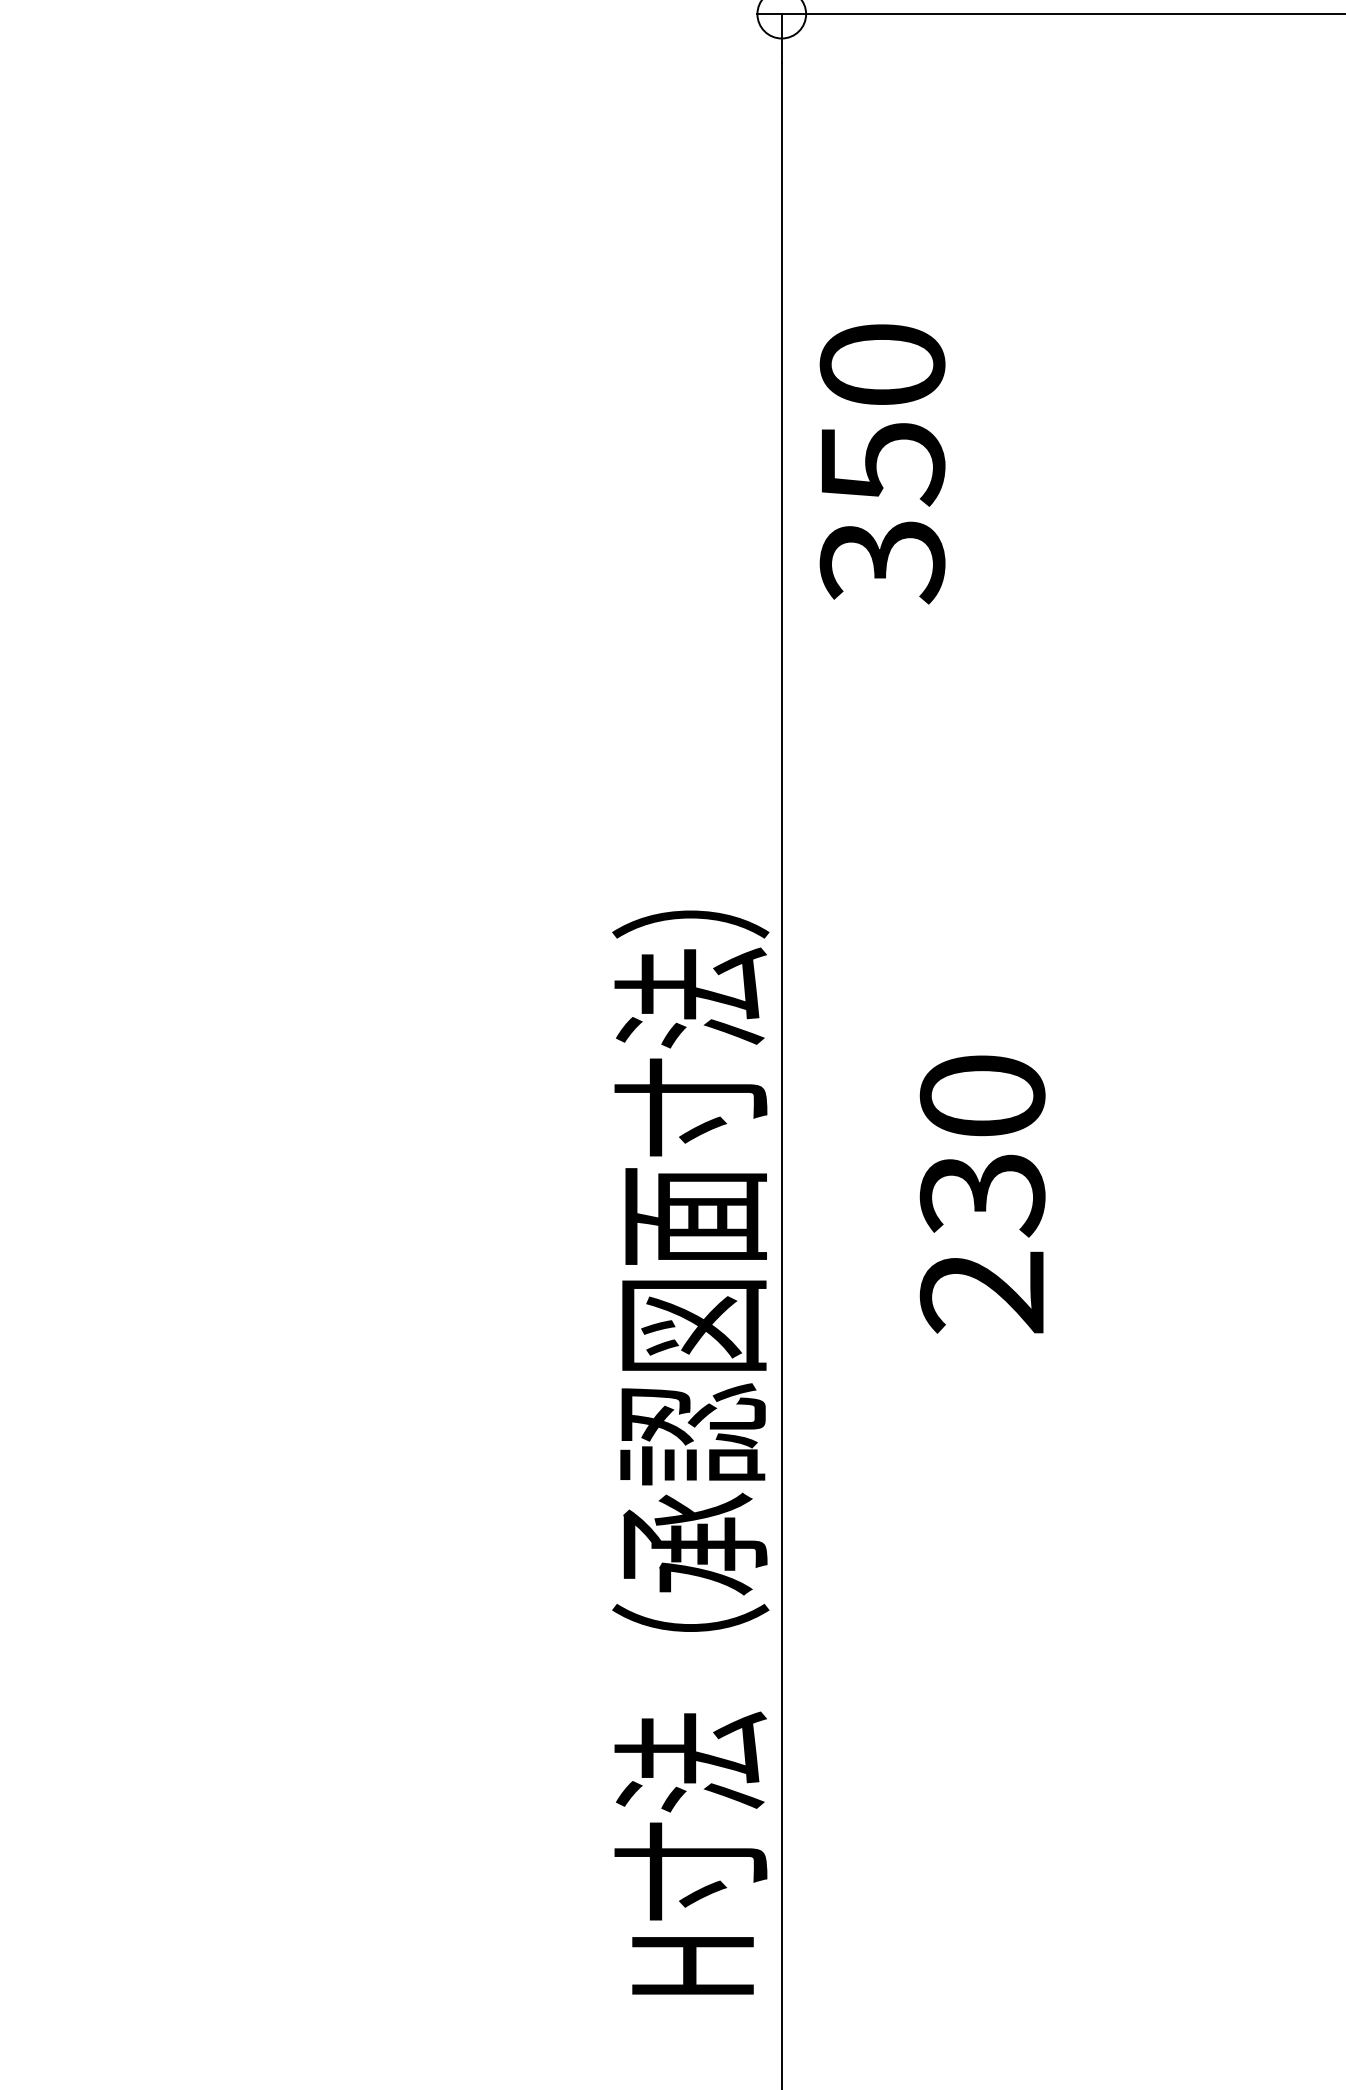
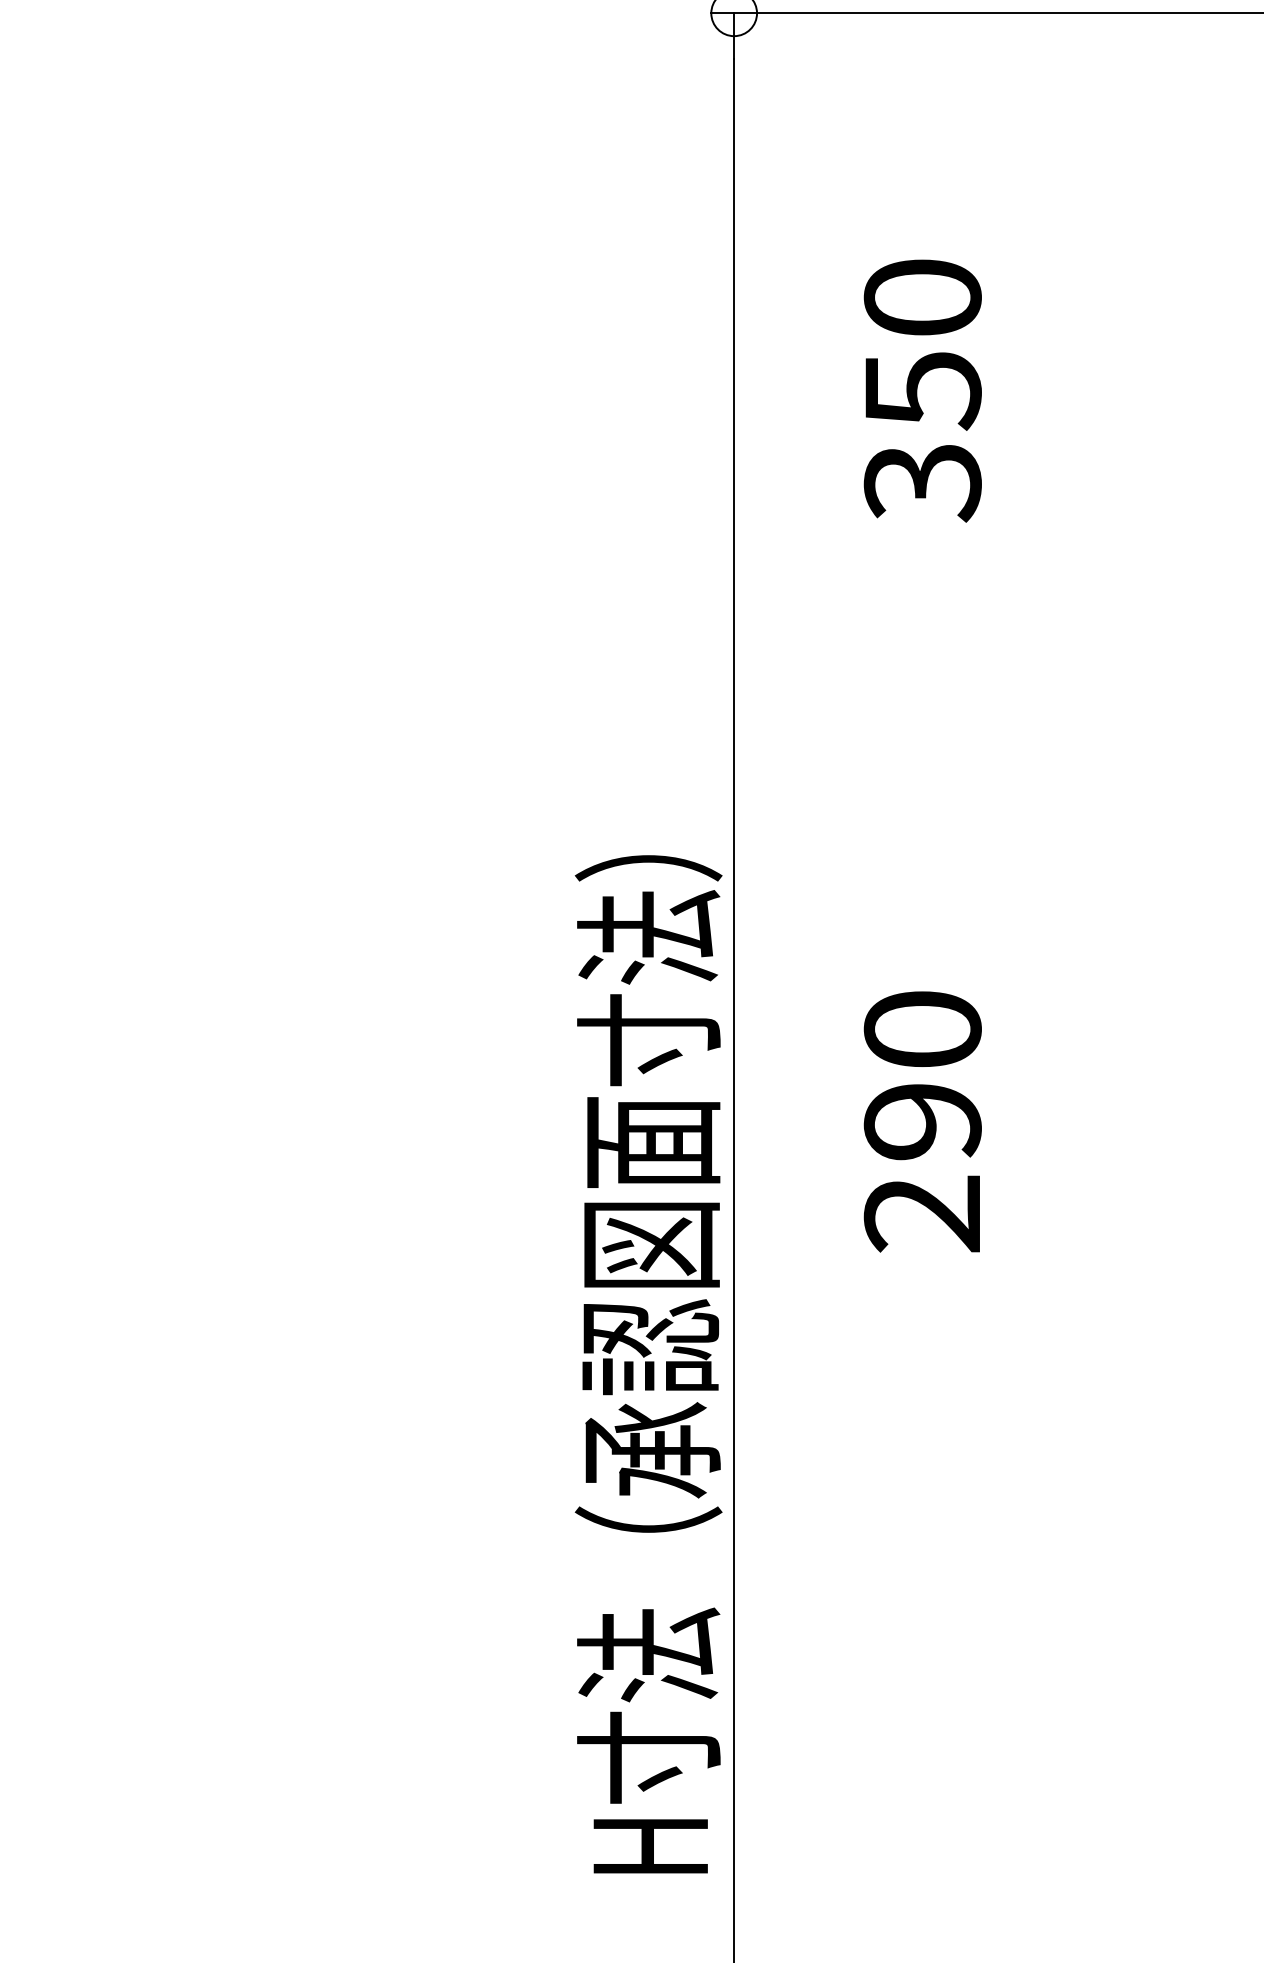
text: (882, 463) -> (922, 390), moved
text: (982, 1196) -> (922, 1123), 230 -> 290

